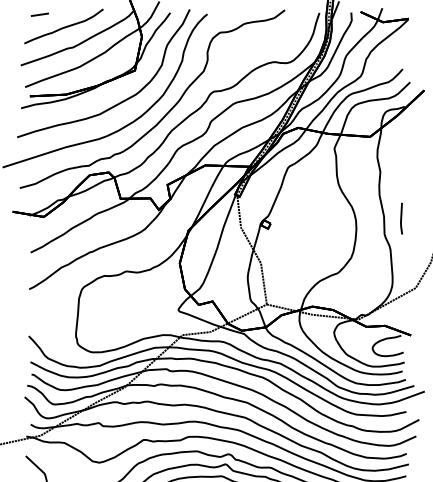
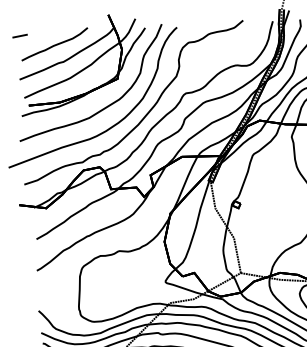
line: (39, 14) -> (19, 35), moved

